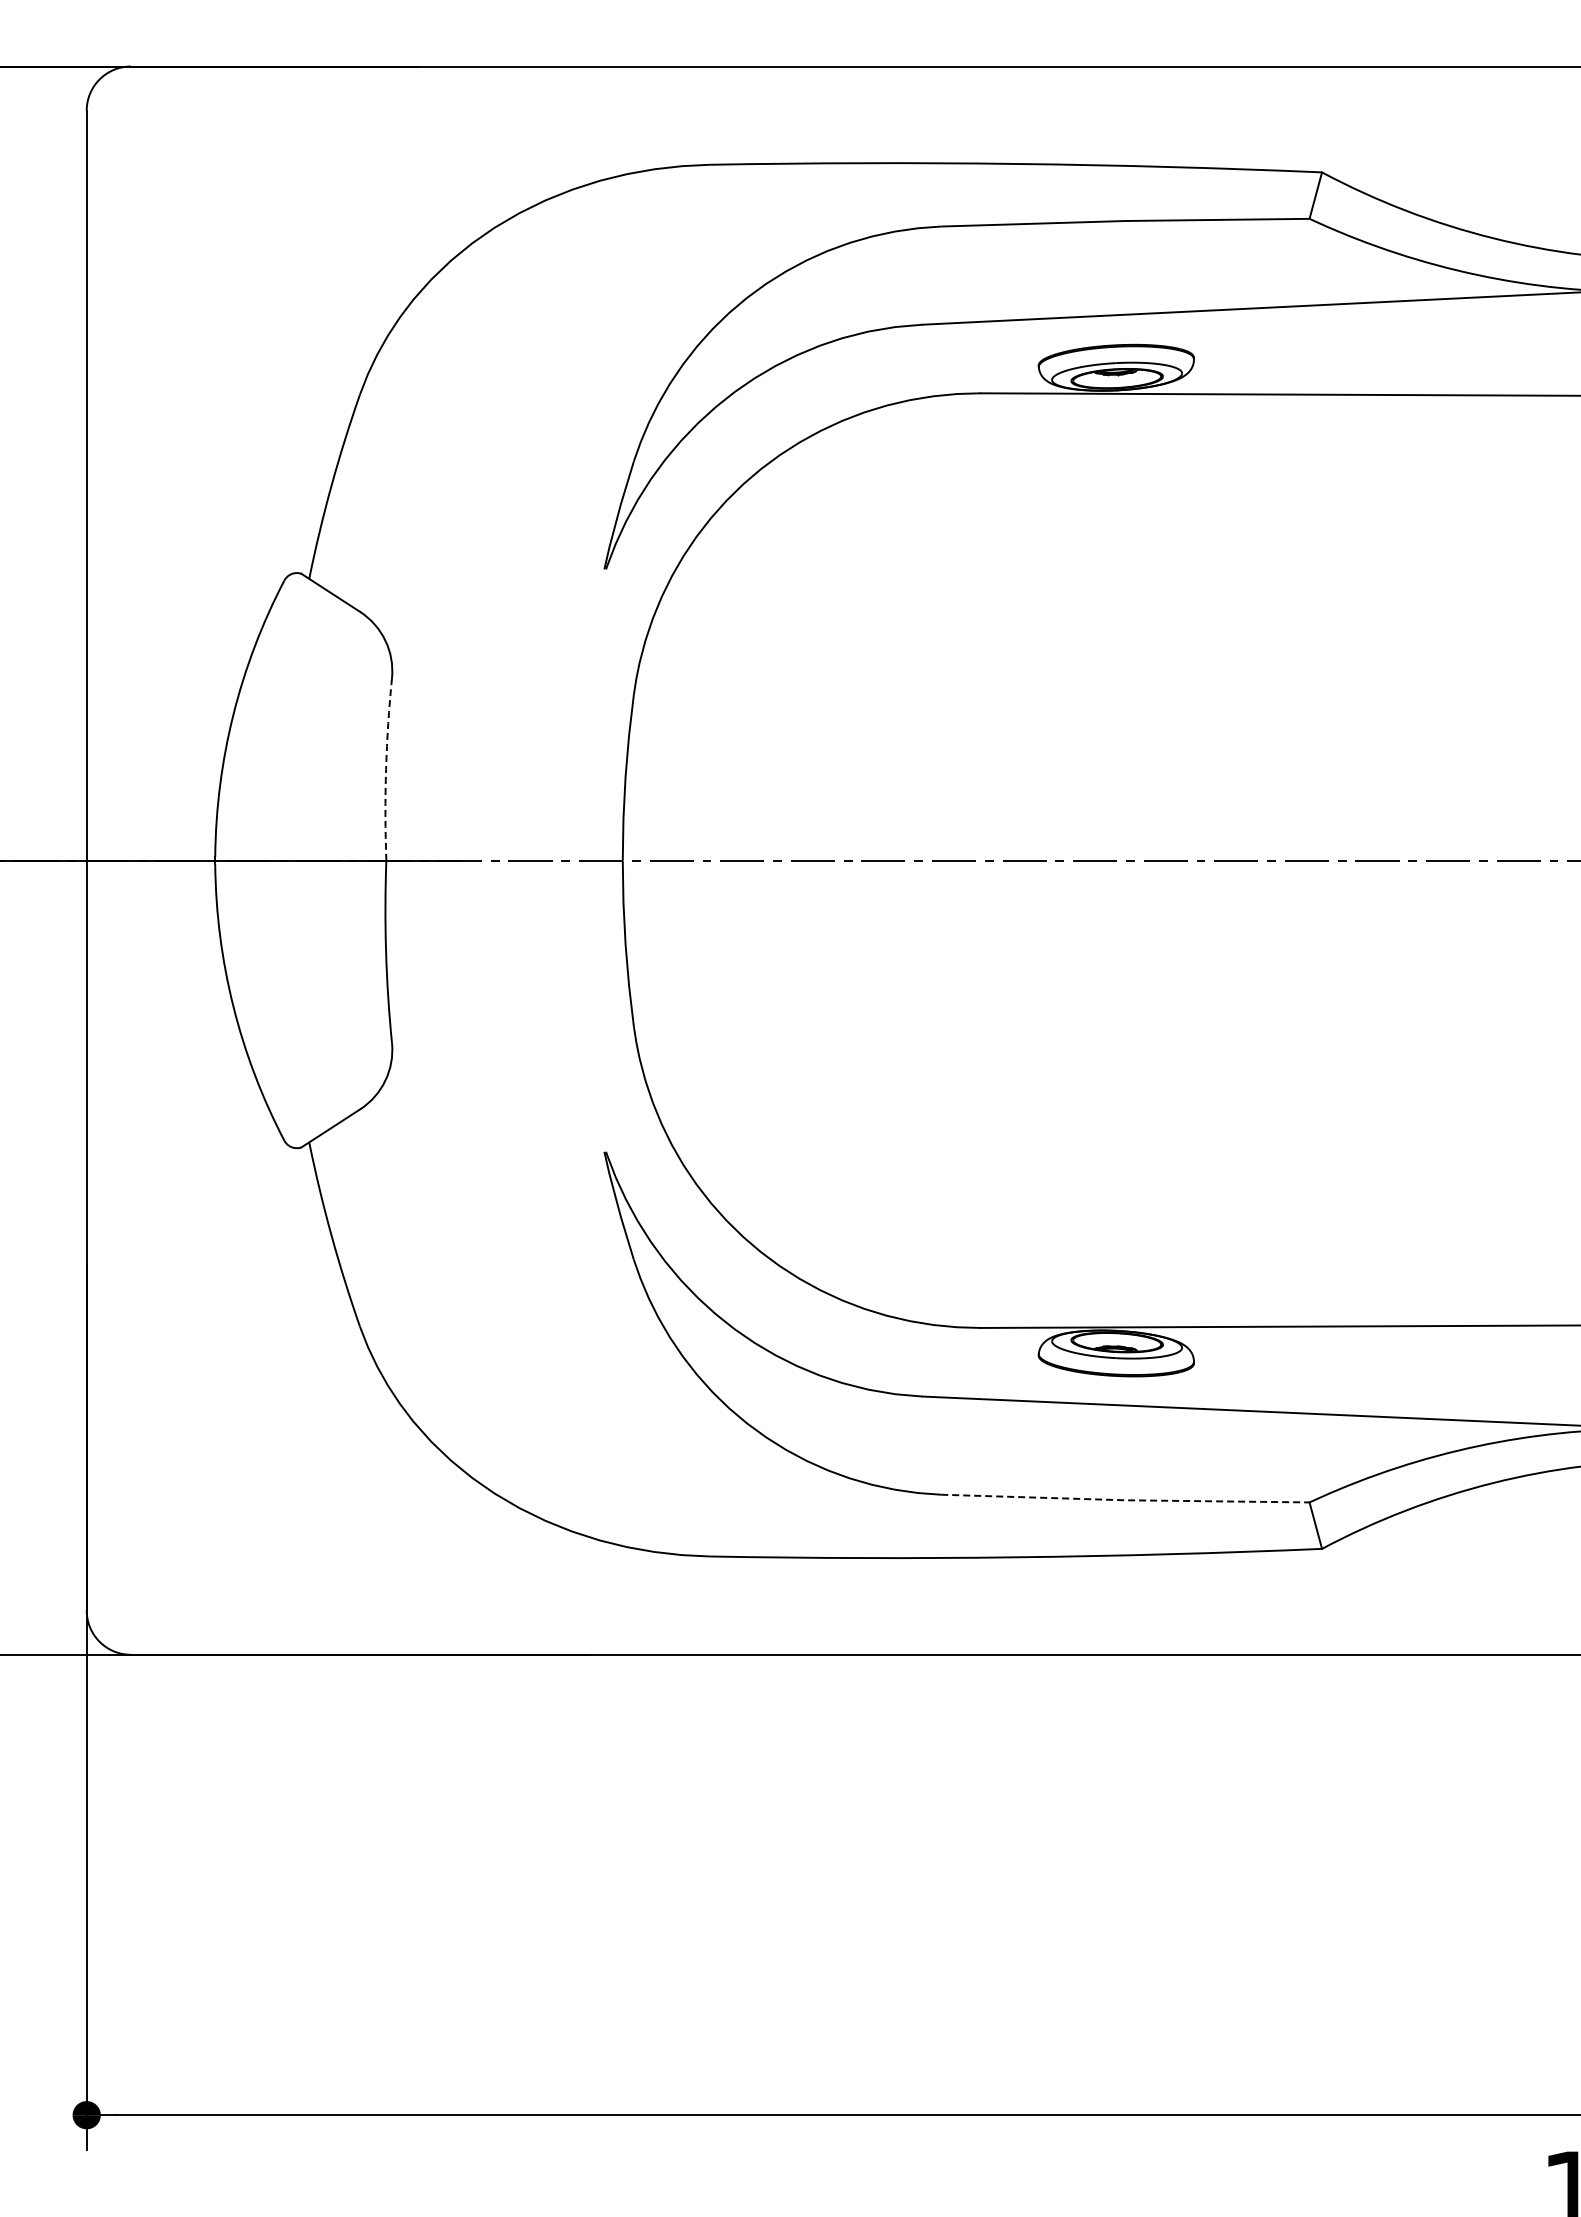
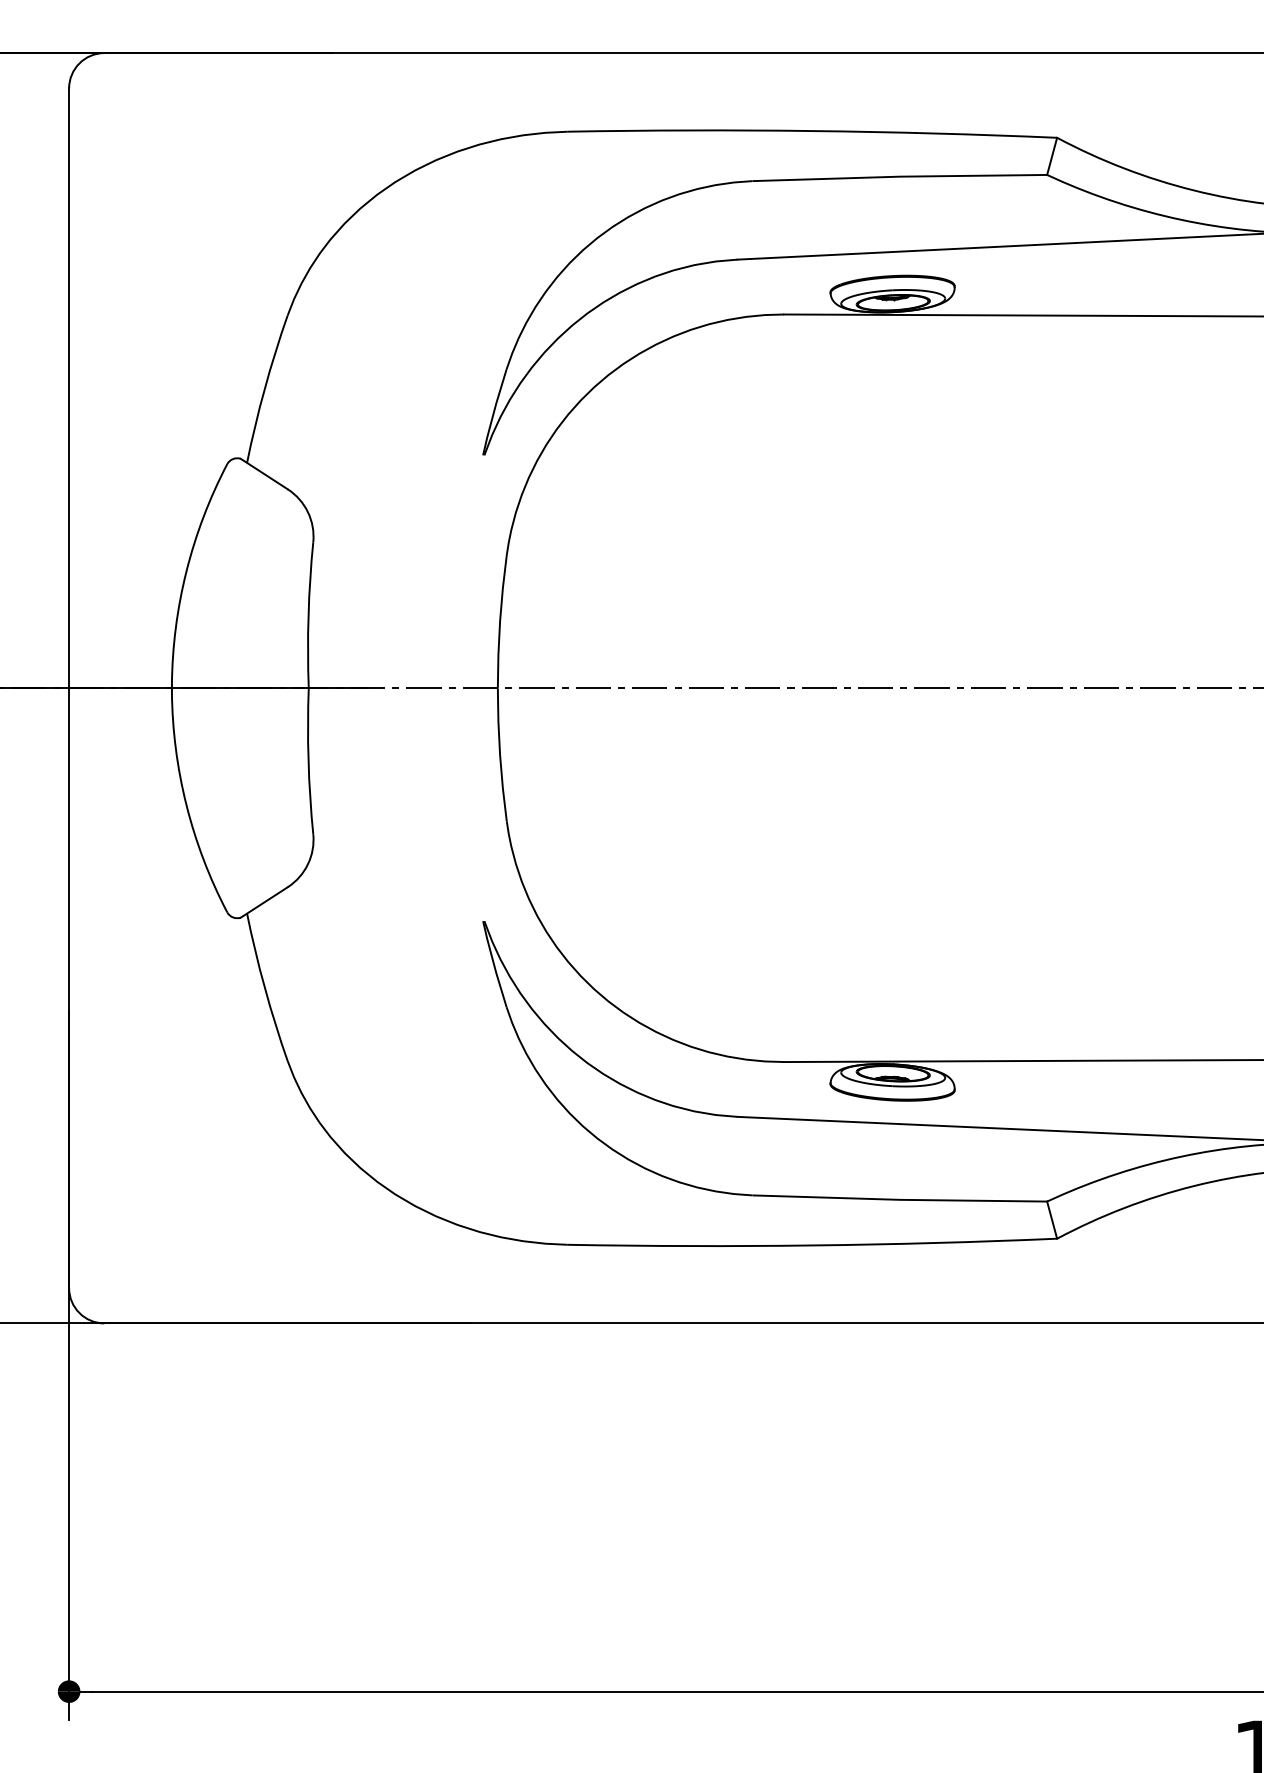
arc: (386, 769) -> (308, 615), dashed -> solid
line: (1125, 1500) -> (899, 1200), dashed -> solid

